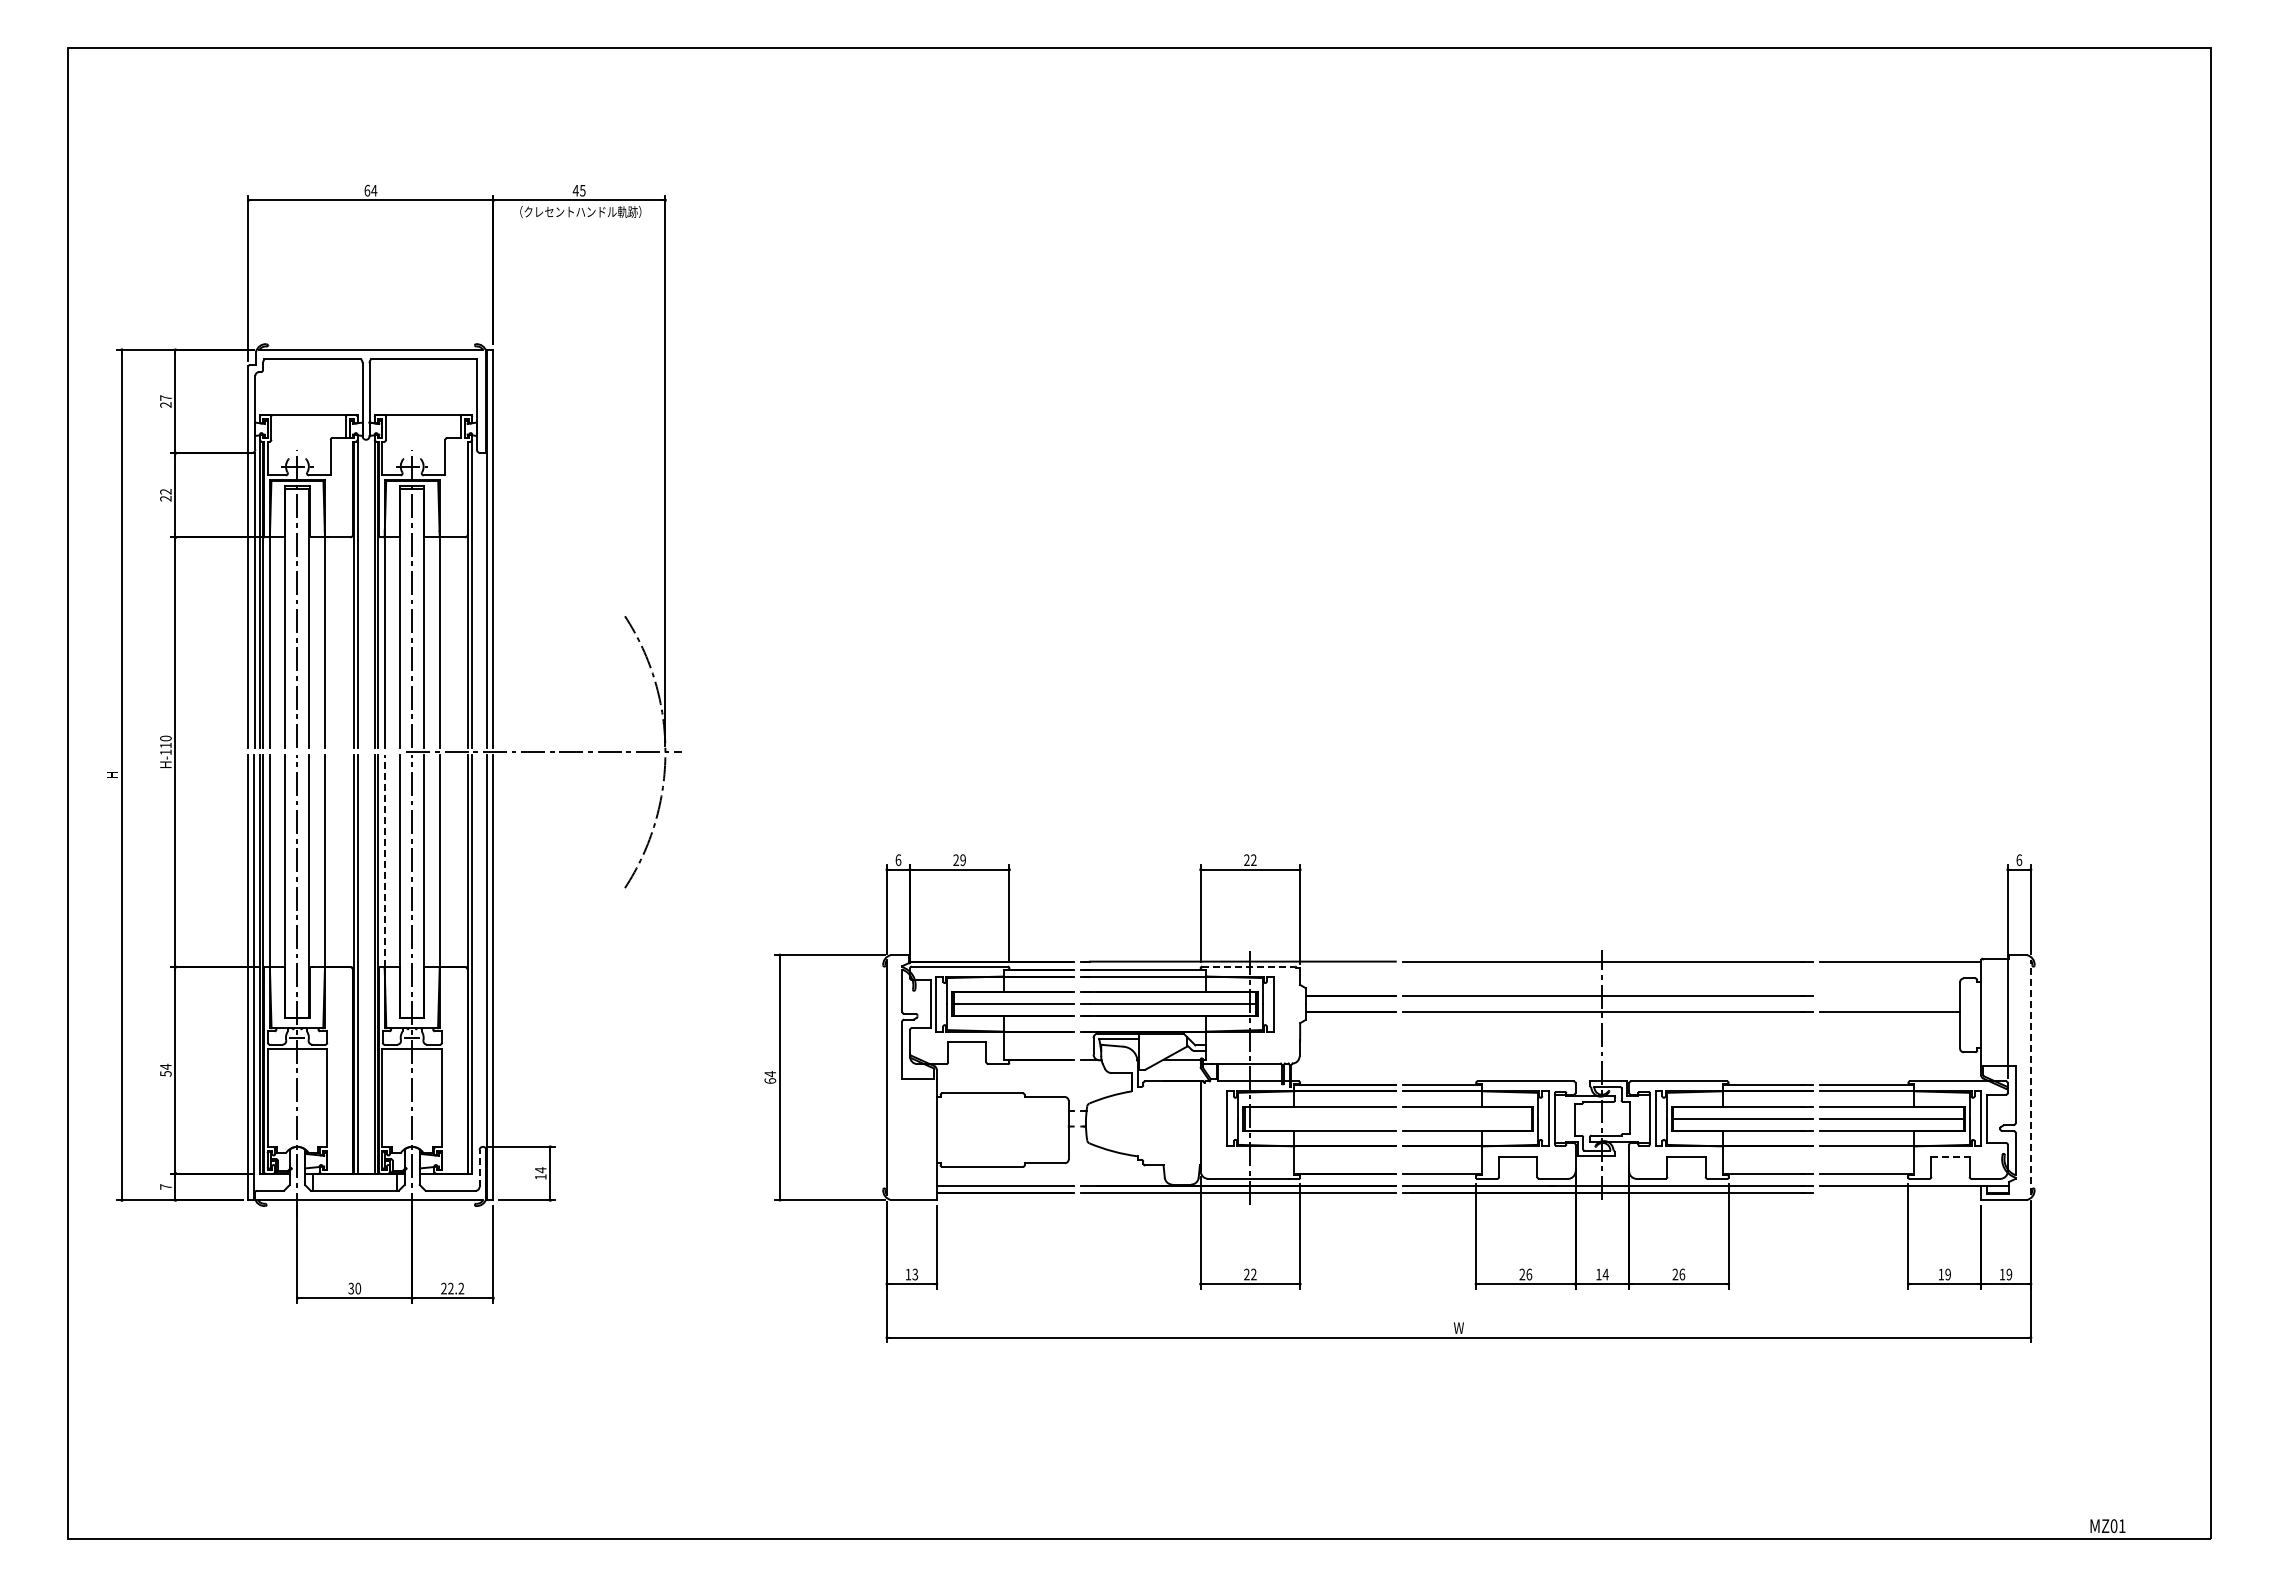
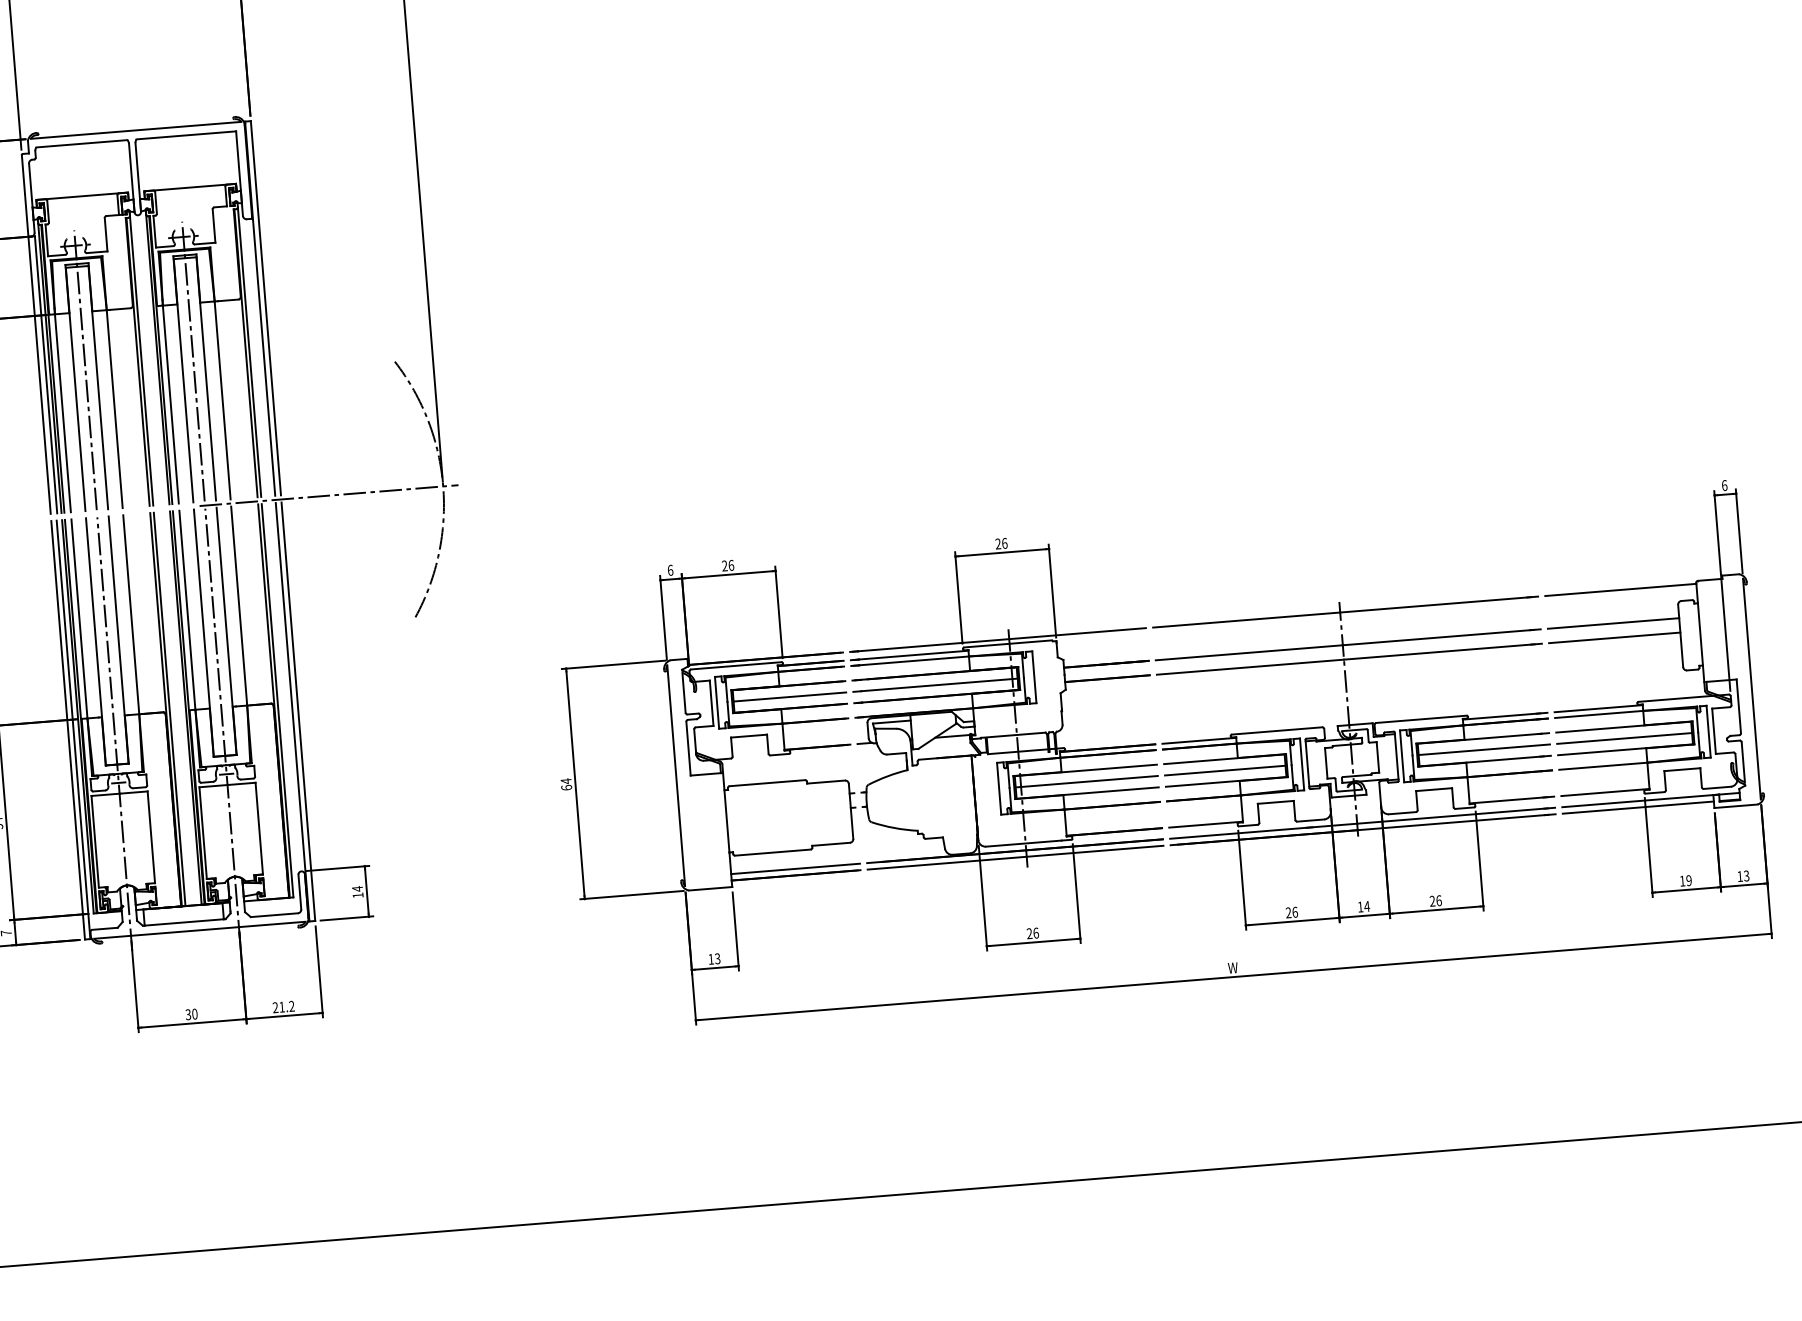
text: (963, 859) -> (731, 564), 29 -> 26
text: (1253, 860) -> (1004, 543), 22 -> 26
line: (384, 861) -> (187, 610), dashed -> solid
line: (1249, 966) -> (1008, 643), dashed -> solid
line: (1890, 996) -> (1613, 623), added
line: (2030, 1077) -> (1751, 689), dashed -> solid
line: (1319, 1118) -> (1086, 781), added
line: (1467, 1118) -> (1225, 770), added
line: (1950, 1156) -> (1682, 769), dashed -> solid
line: (479, 1168) -> (299, 892), dashed -> solid
line: (1900, 1193) -> (1638, 808), added
text: (1253, 1274) -> (1035, 933), 22 -> 26
text: (2009, 1274) -> (1746, 875), 19 -> 13
text: (450, 1288) -> (281, 1007), 22.2 -> 21.2

